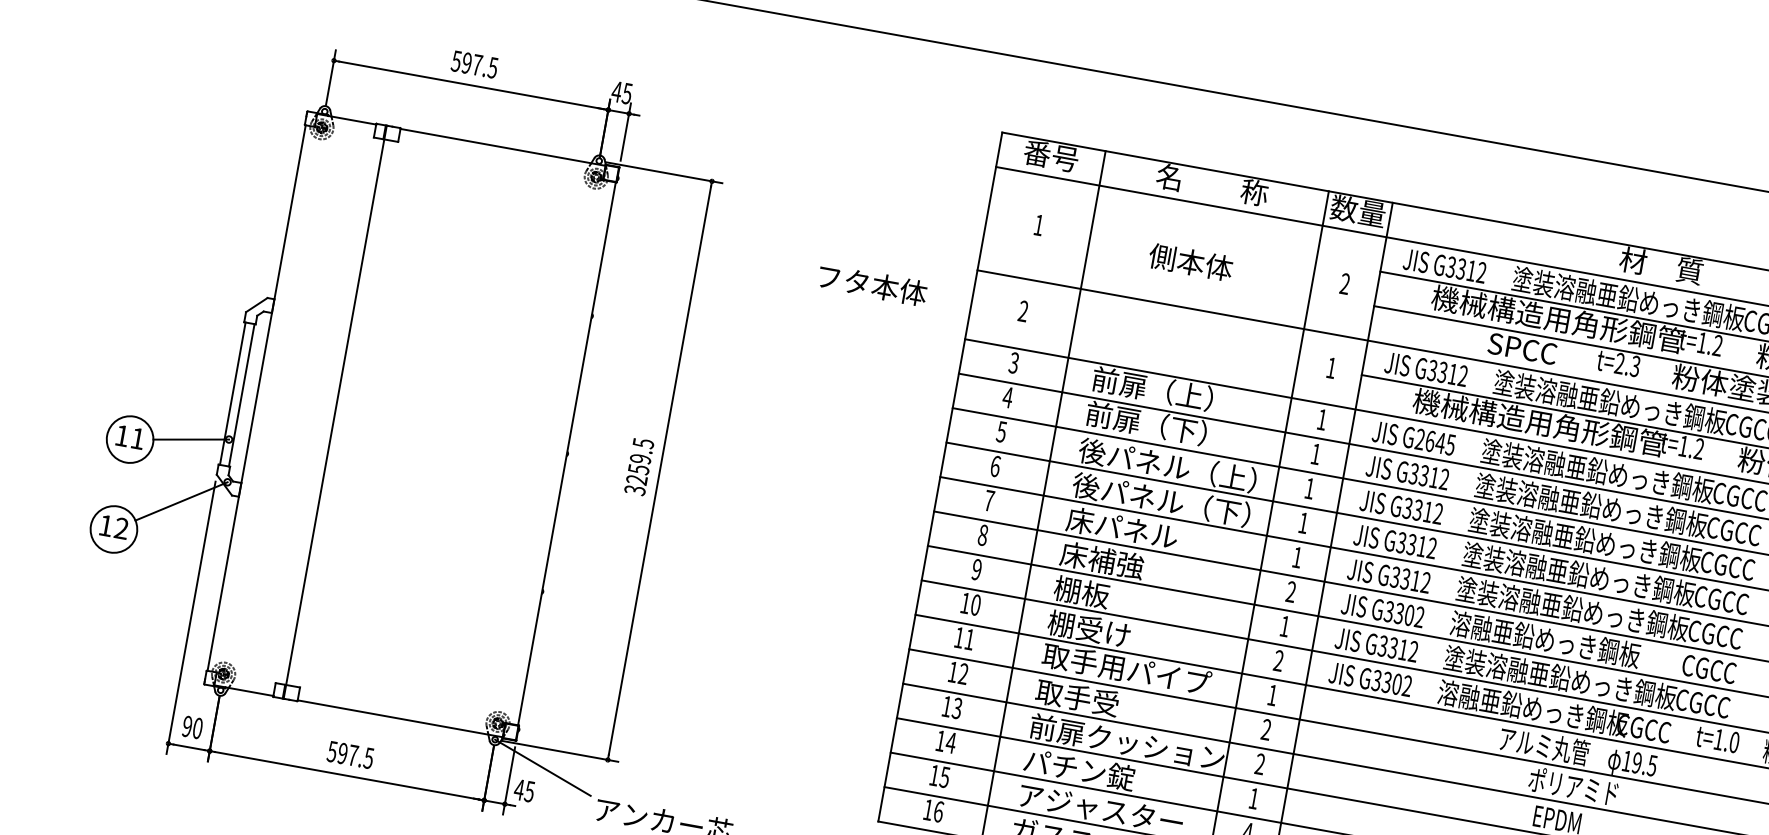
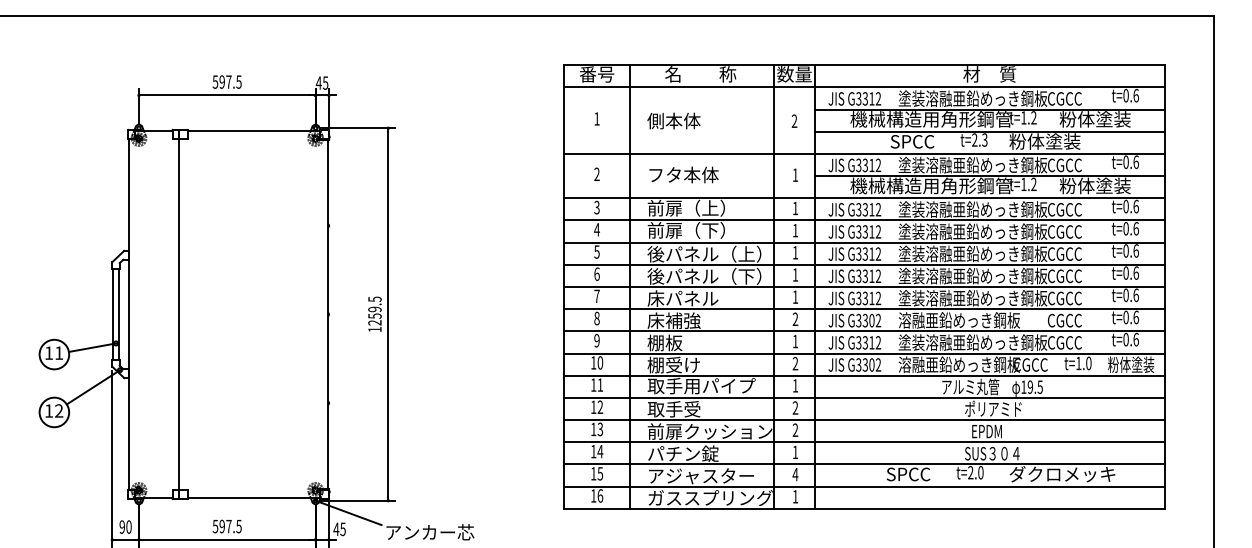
text: (1190, 261) -> (673, 120), moved
text: (871, 284) -> (683, 174), moved
text: (1435, 441) -> (868, 209), G2645 -> G3312
text: (634, 490) -> (374, 329), 3259.5 -> 1259.5

